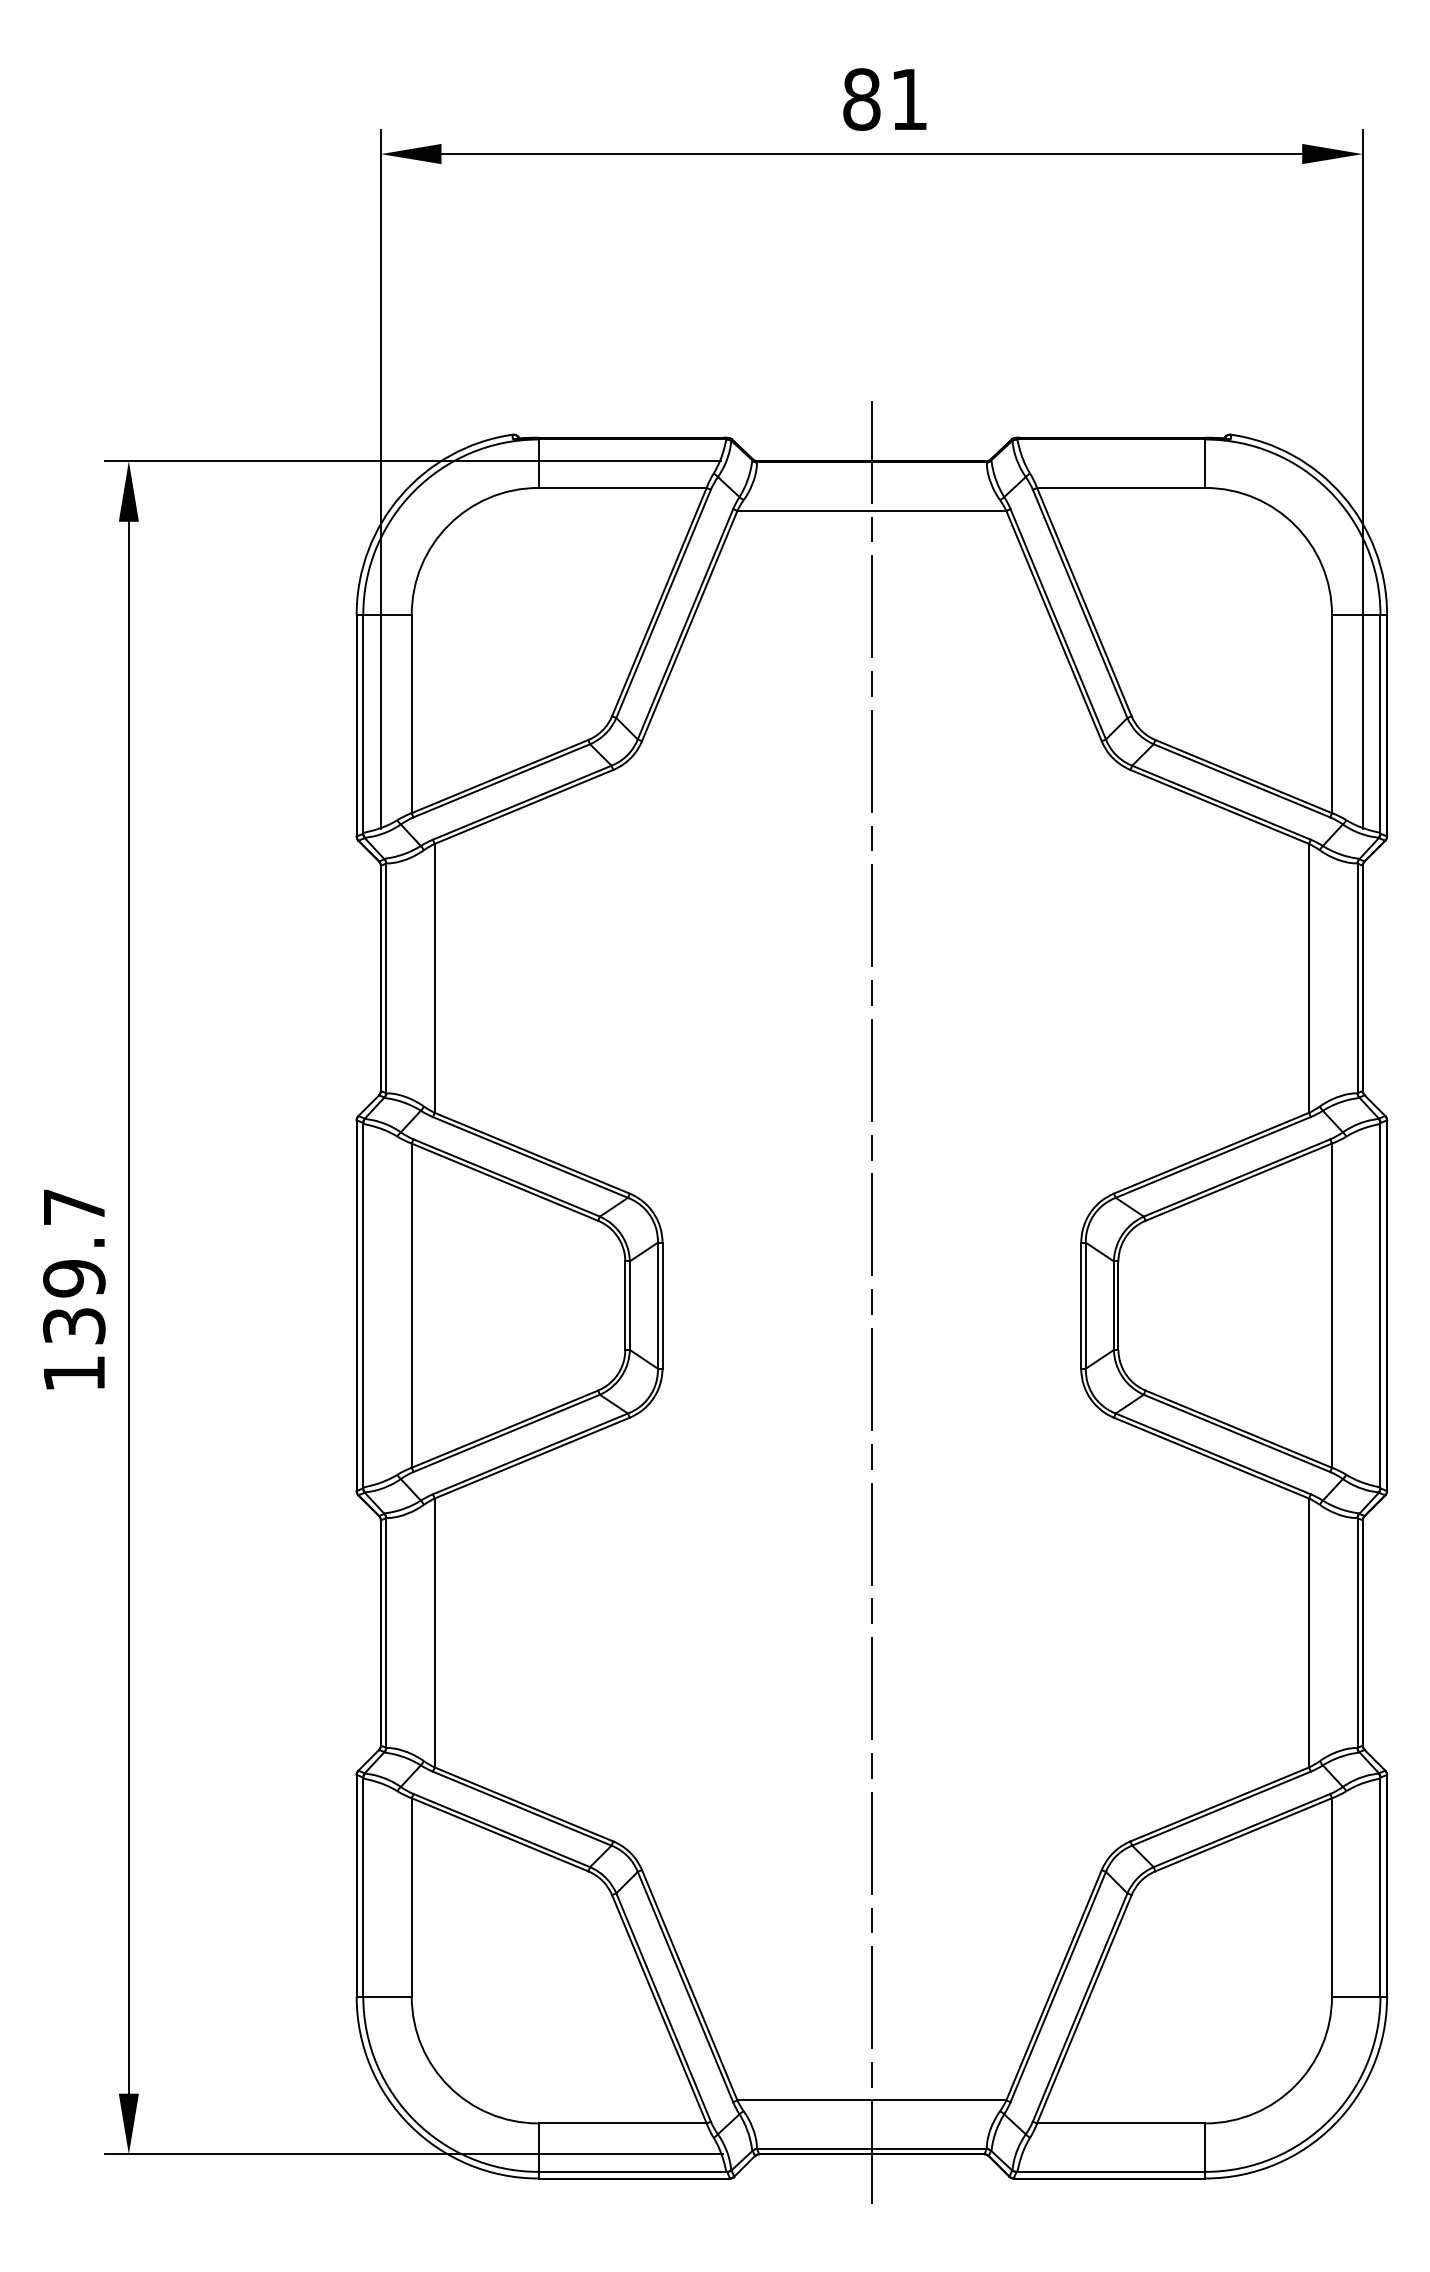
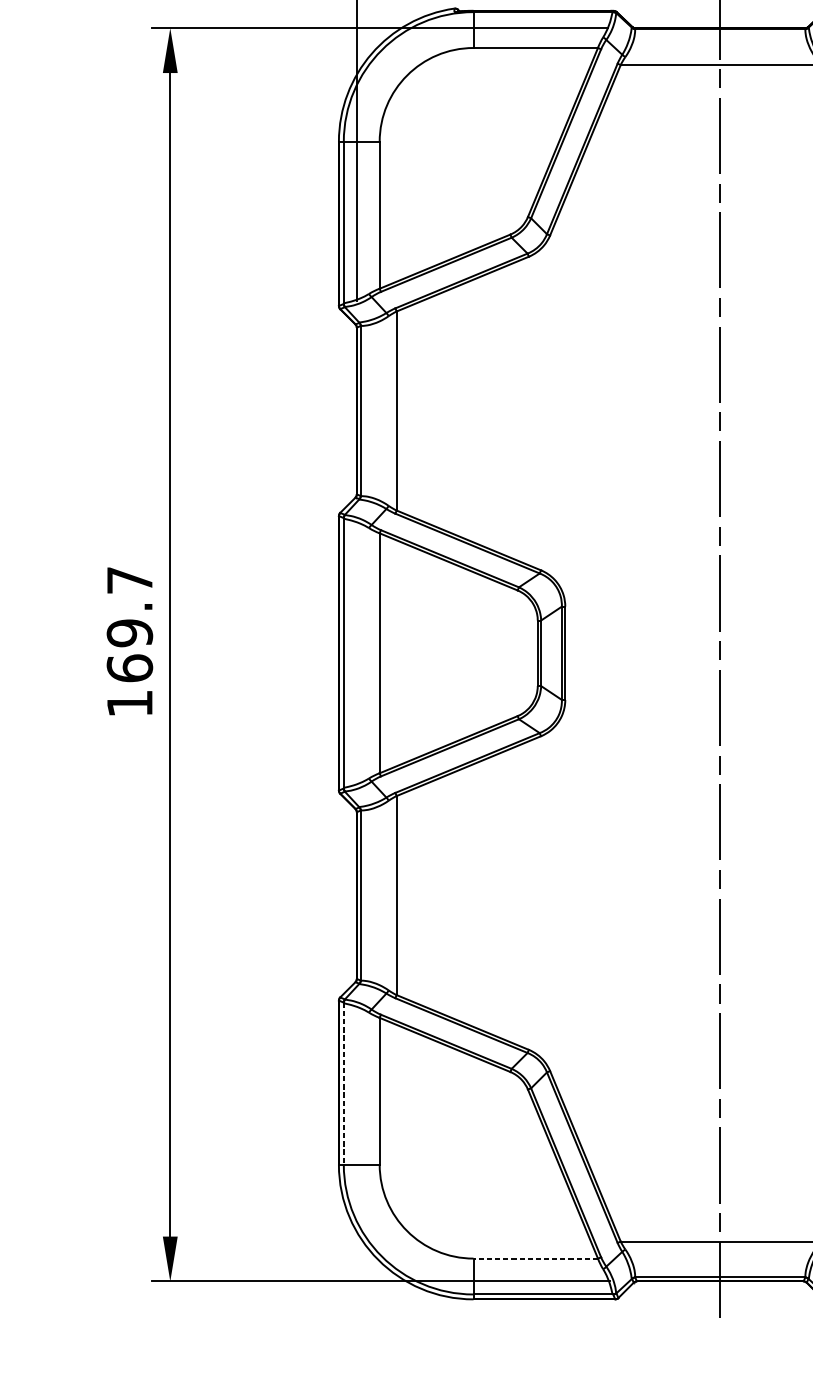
text: (74, 1325) -> (130, 667), 139.7 -> 169.7
line: (363, 1887) -> (343, 1083), solid -> dashed
line: (622, 2123) -> (535, 1258), solid -> dashed

